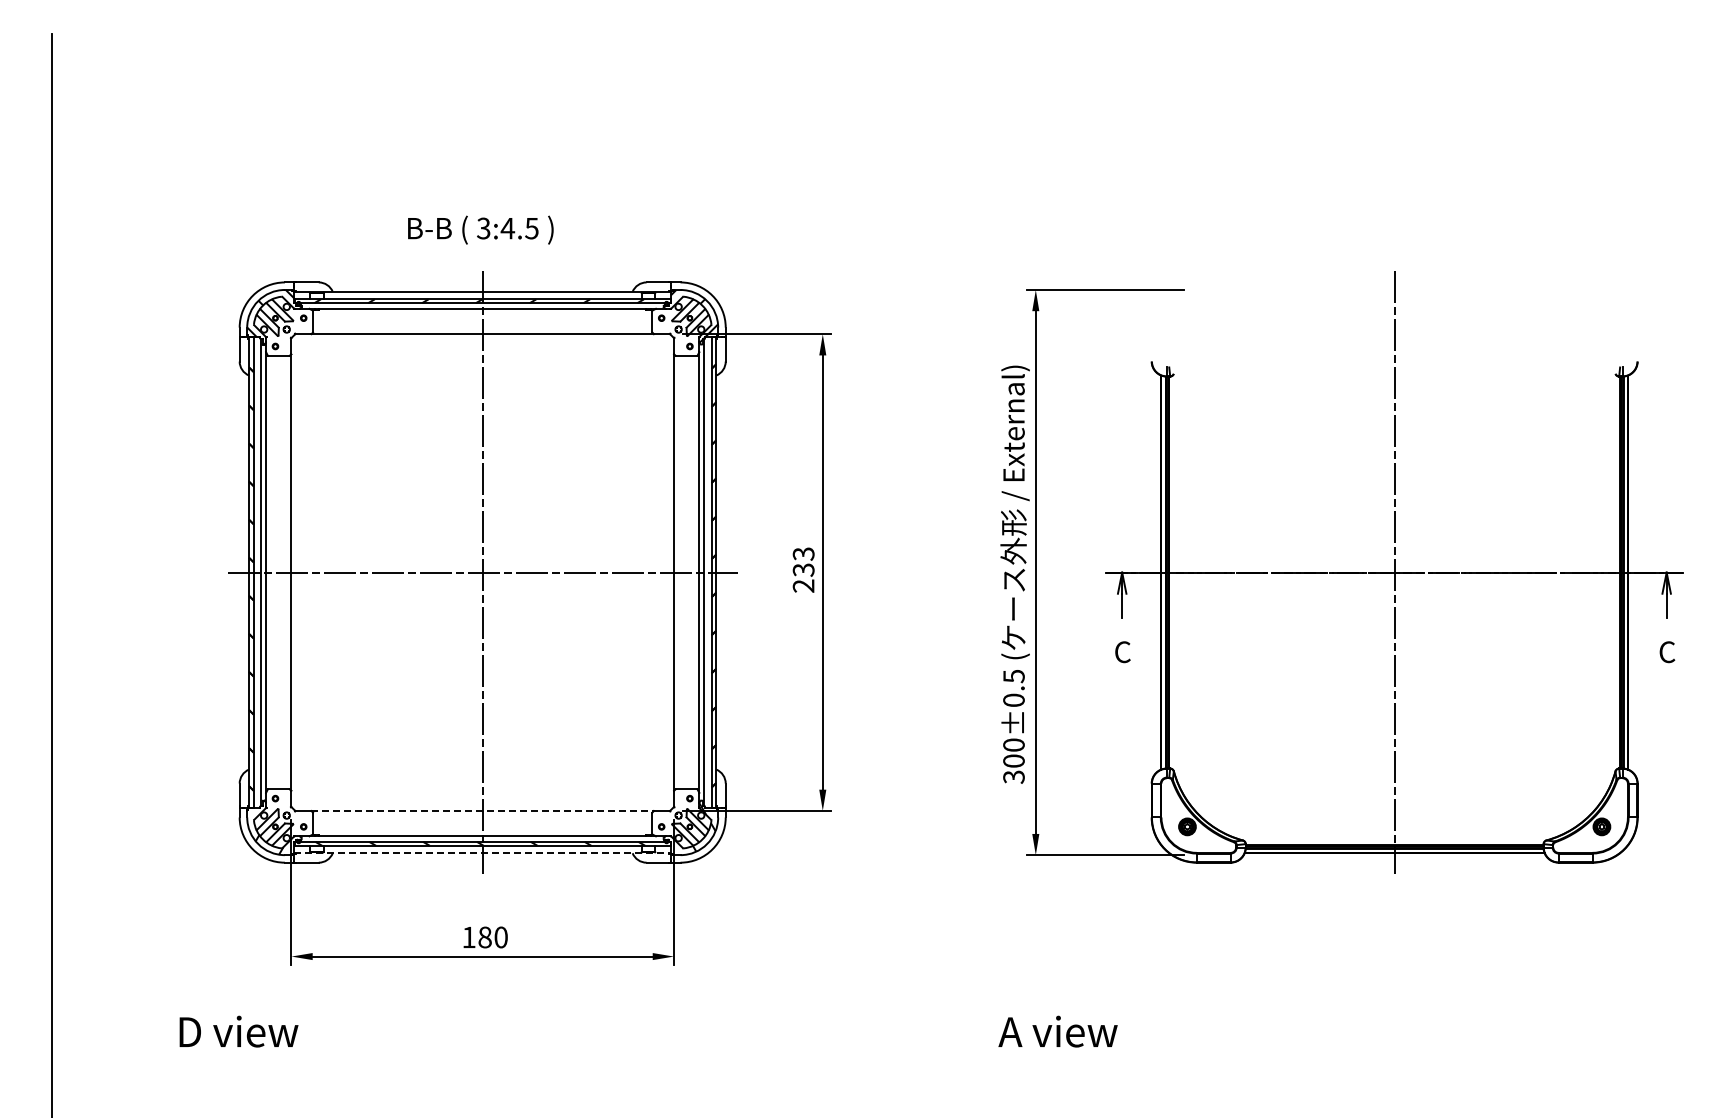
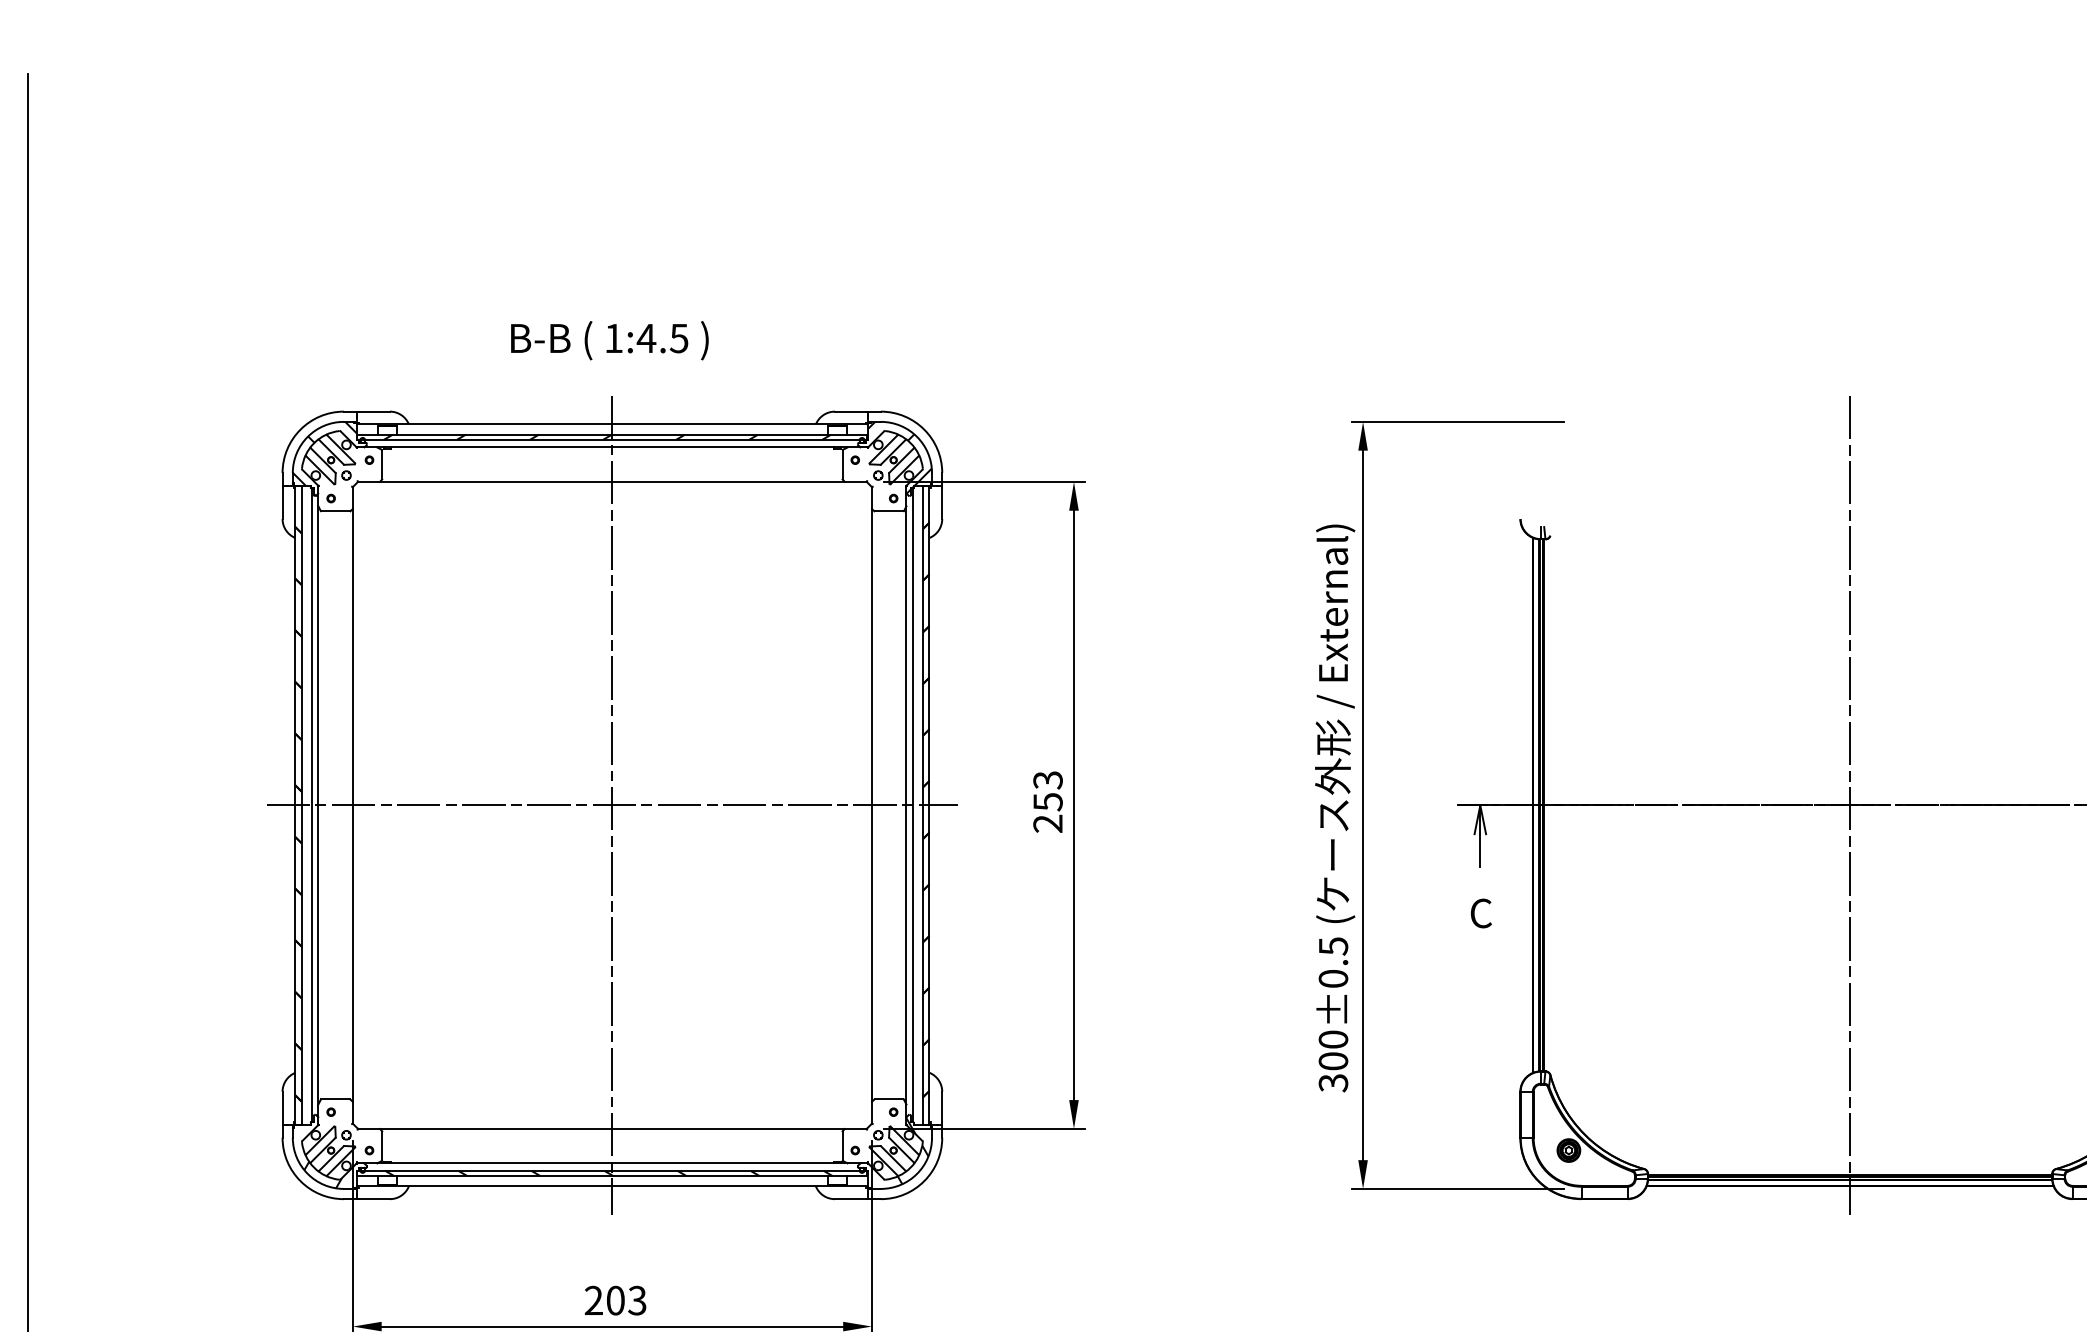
text: (483, 228) -> (613, 338), 3:4.5 -> 1:4.5
text: (802, 569) -> (1046, 801), 233 -> 253
line: (482, 810) -> (612, 1128), dashed -> solid
line: (483, 853) -> (613, 1186), dashed -> solid
text: (484, 937) -> (614, 1300), 180 -> 203

